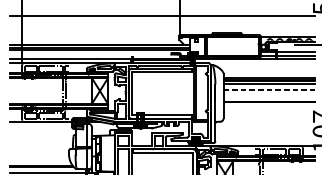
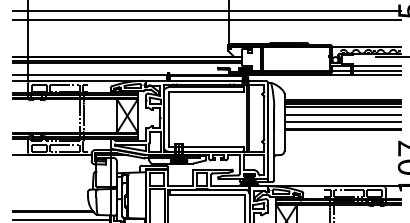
line: (162, 8) -> (206, 10), added
line: (269, 89) -> (343, 114), dashed -> solid
line: (269, 95) -> (342, 121), added

